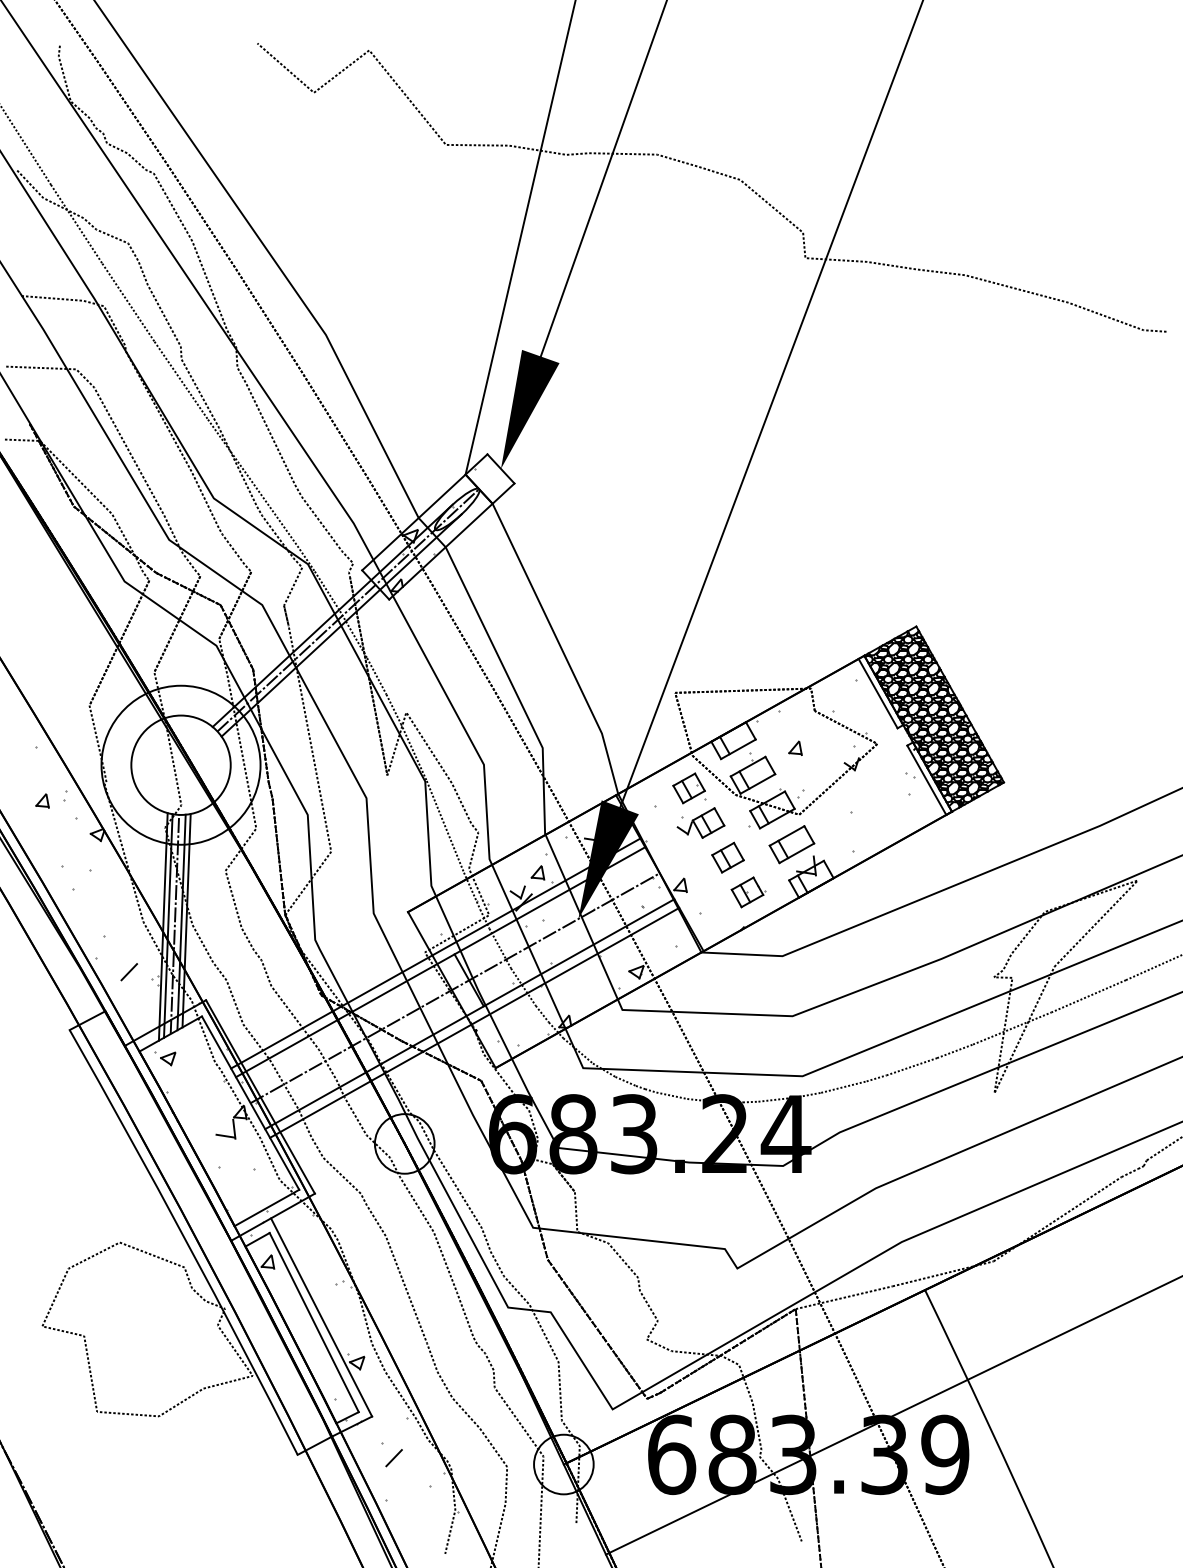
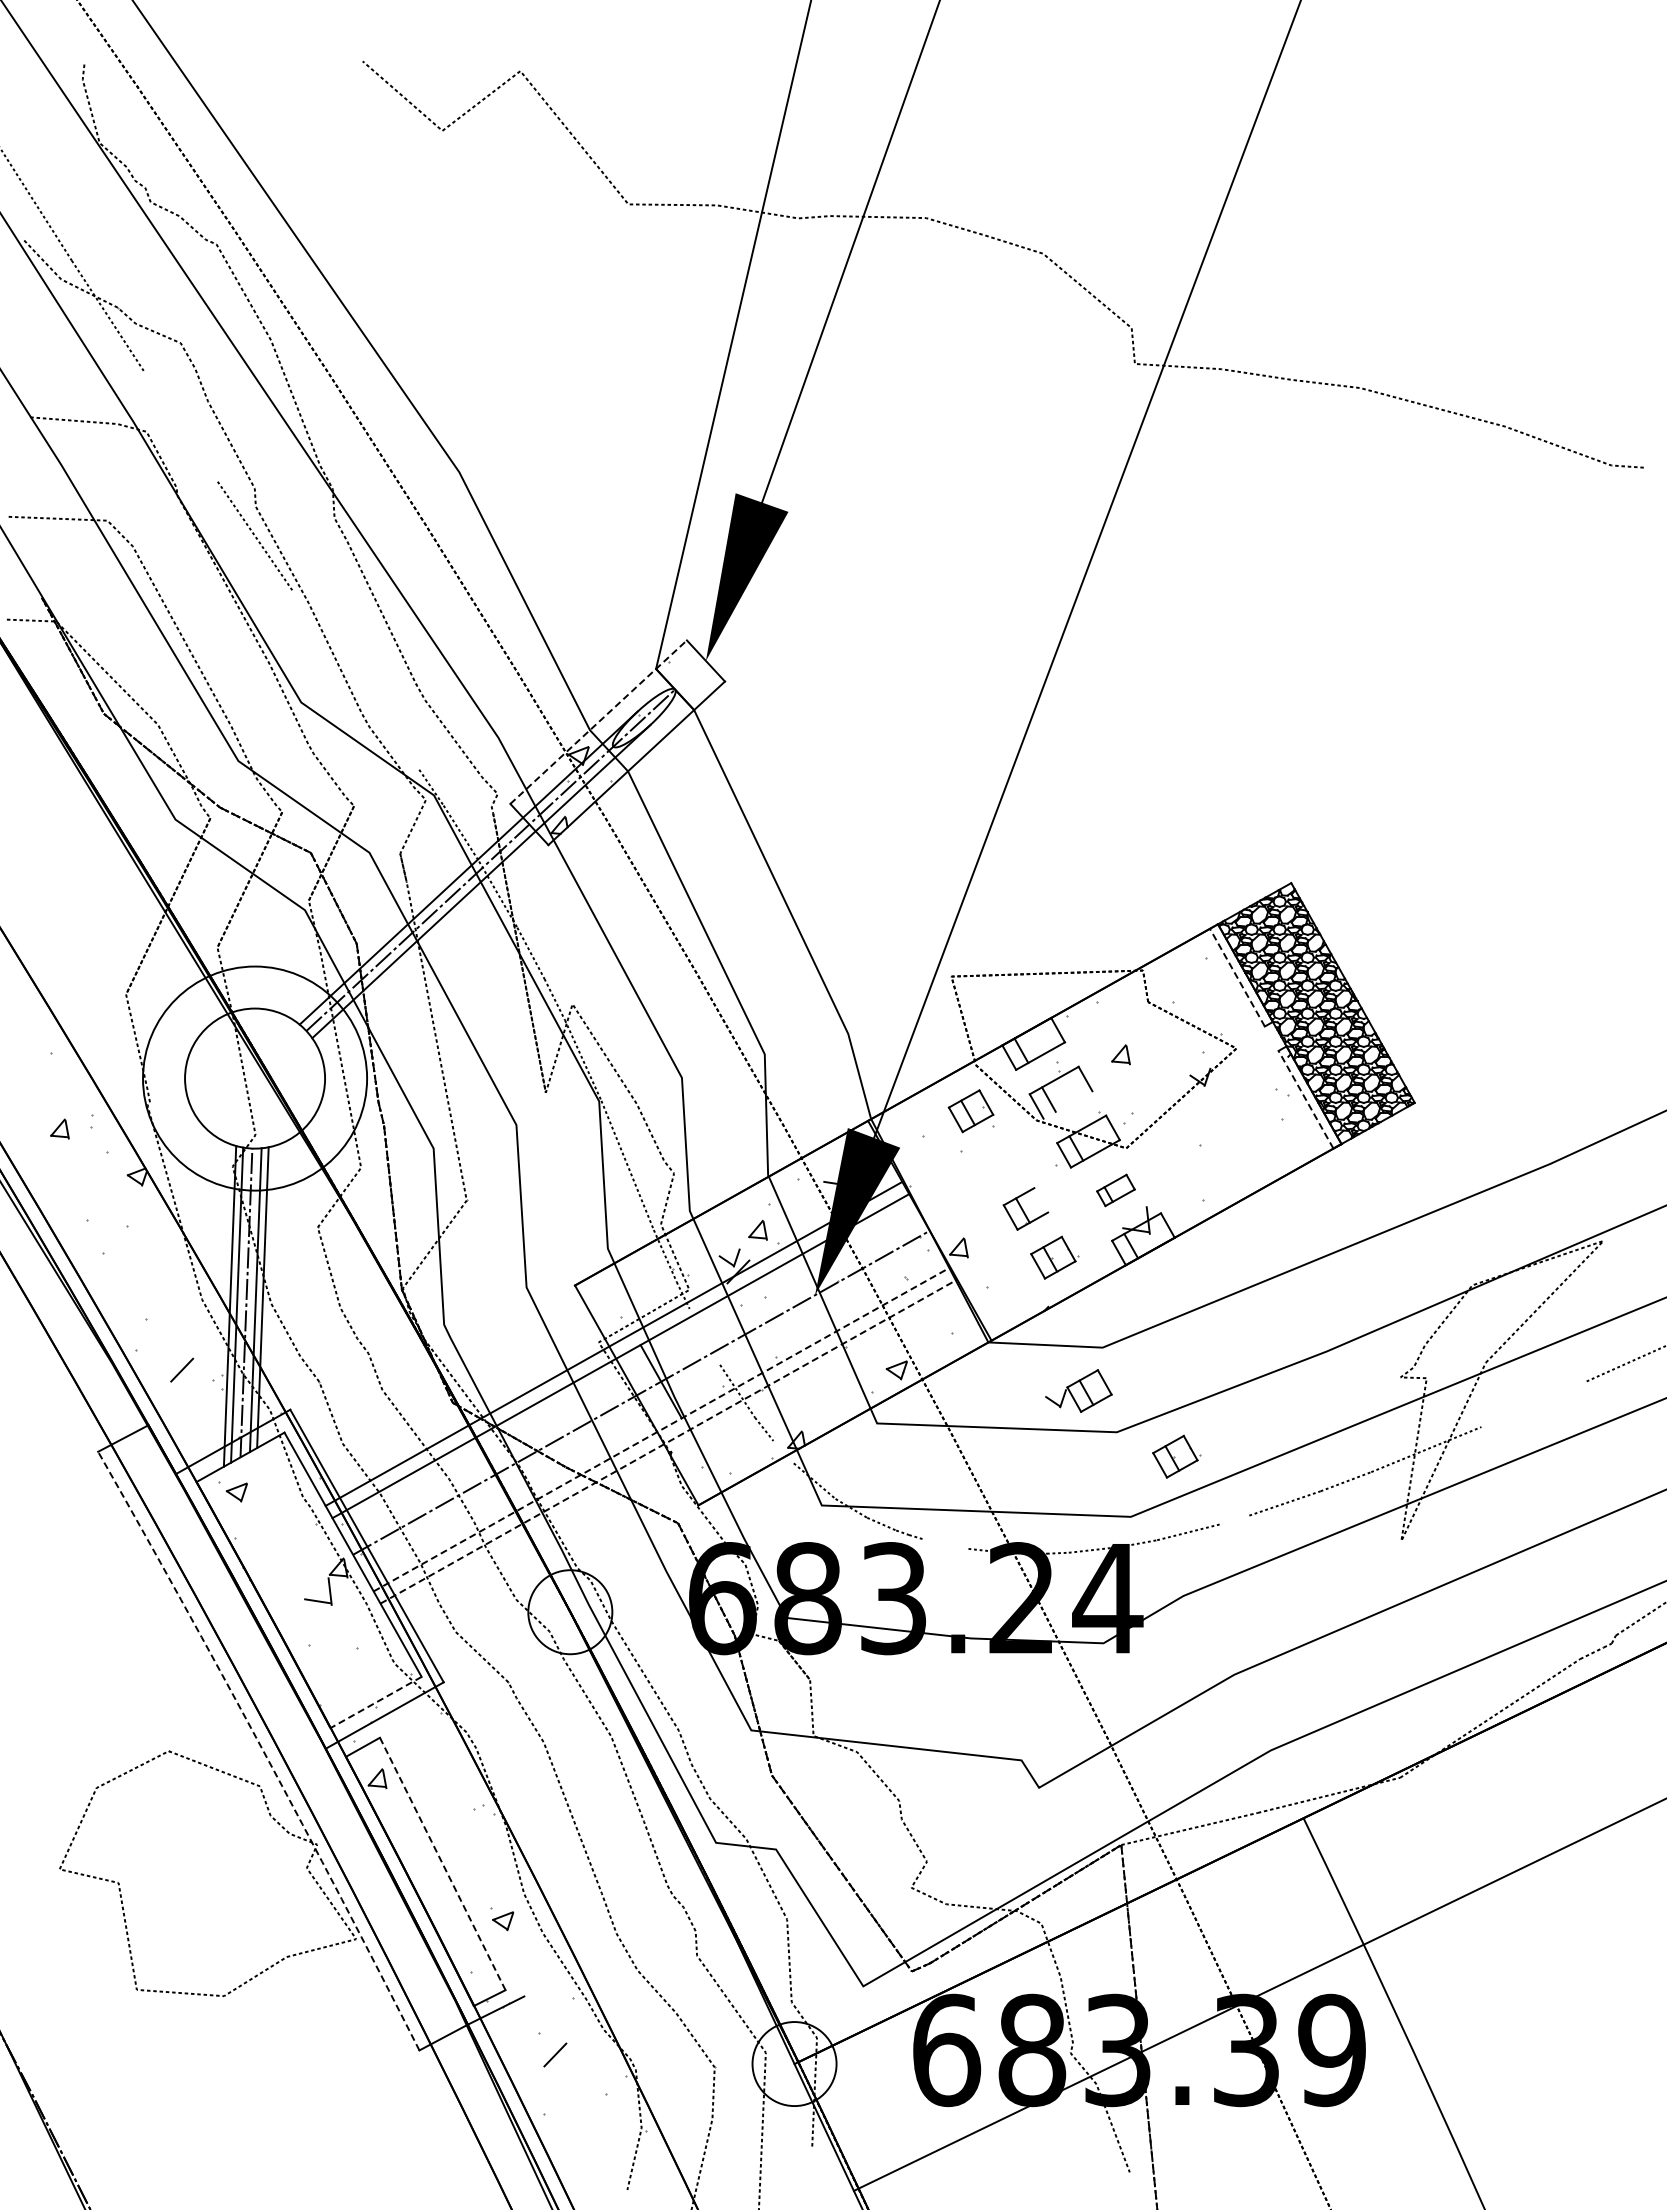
line: (128, 302) -> (180, 426), removed
line: (253, 482) -> (356, 680), removed
line: (425, 511) -> (599, 721), solid -> dashed
line: (878, 693) -> (1237, 977), solid -> dashed
line: (926, 780) -> (1305, 1099), solid -> dashed
line: (757, 783) -> (1067, 1104), removed
part: (700, 822) -> (1078, 1390), moved
part: (791, 844) -> (1115, 1190), size x0.6
line: (739, 851) -> (1041, 1200), removed
line: (499, 948) -> (704, 1336), removed
line: (1088, 996) -> (1533, 1404), removed
line: (470, 1014) -> (662, 1429), solid -> dashed
line: (474, 1022) -> (668, 1441), solid -> dashed
line: (556, 1029) -> (783, 1451), removed
part: (834, 1033) -> (1176, 1456), added
line: (876, 1078) -> (1235, 1519), removed
line: (671, 1095) -> (946, 1543), removed
line: (266, 1207) -> (375, 1702), solid -> dashed
arc: (186, 1241) -> (262, 1749), solid -> dashed
line: (321, 1317) -> (452, 1856), removed
line: (314, 1322) -> (442, 1863), solid -> dashed

